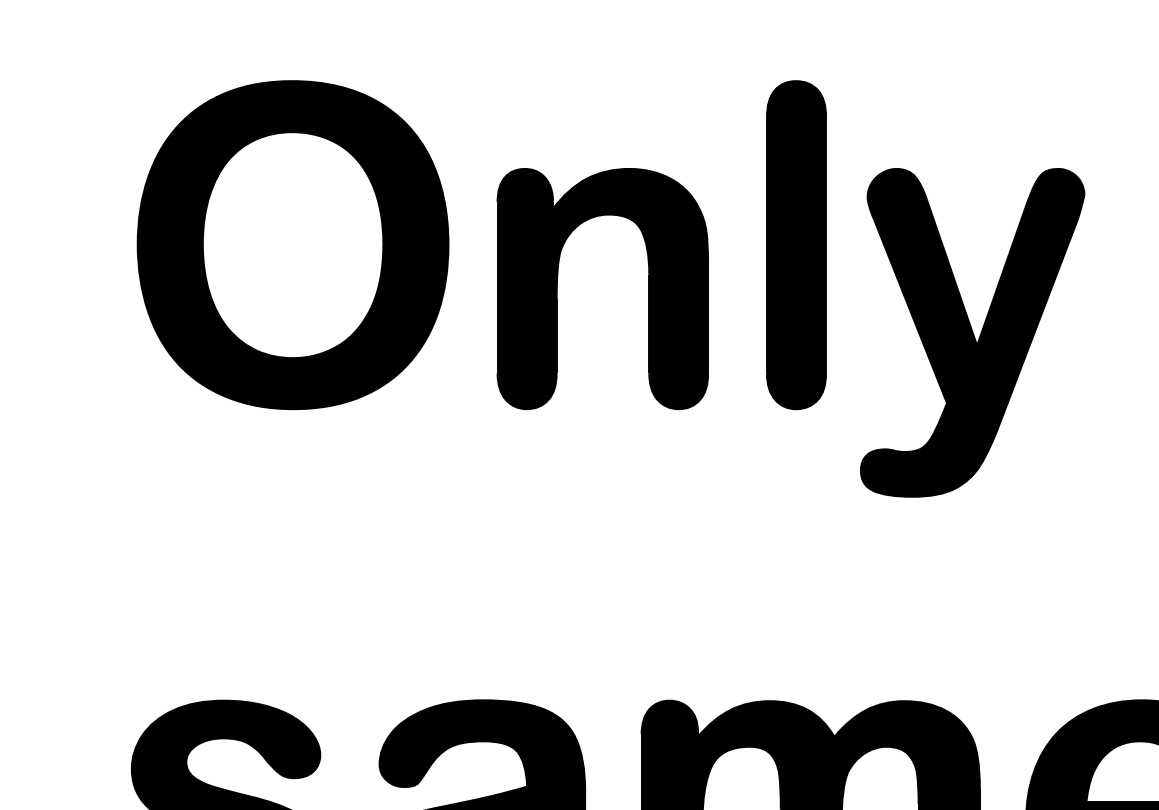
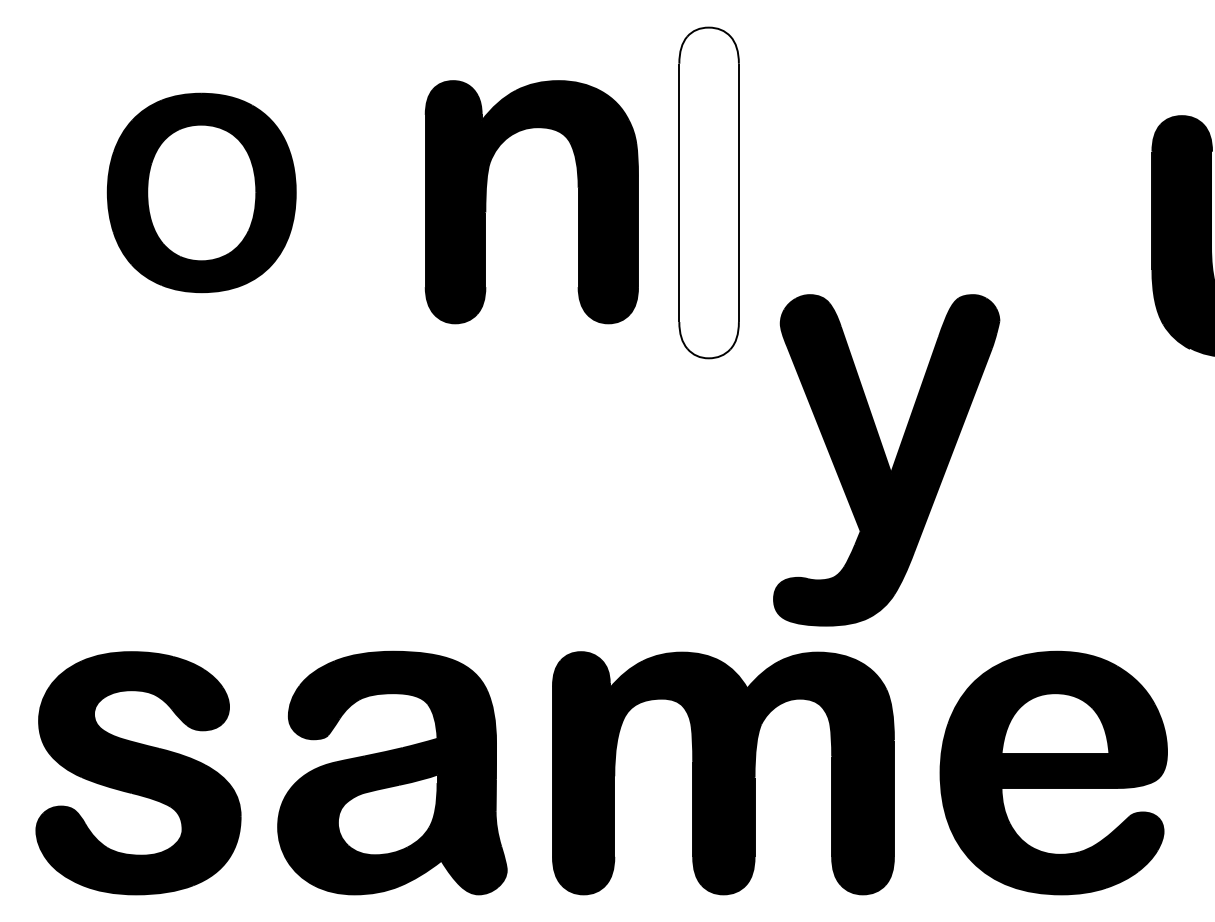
part: (292, 244) -> (201, 192), size x0.6
fill: (795, 244) -> (708, 192), removed
part: (557, 289) -> (486, 202), moved
part: (972, 332) -> (886, 460), moved

